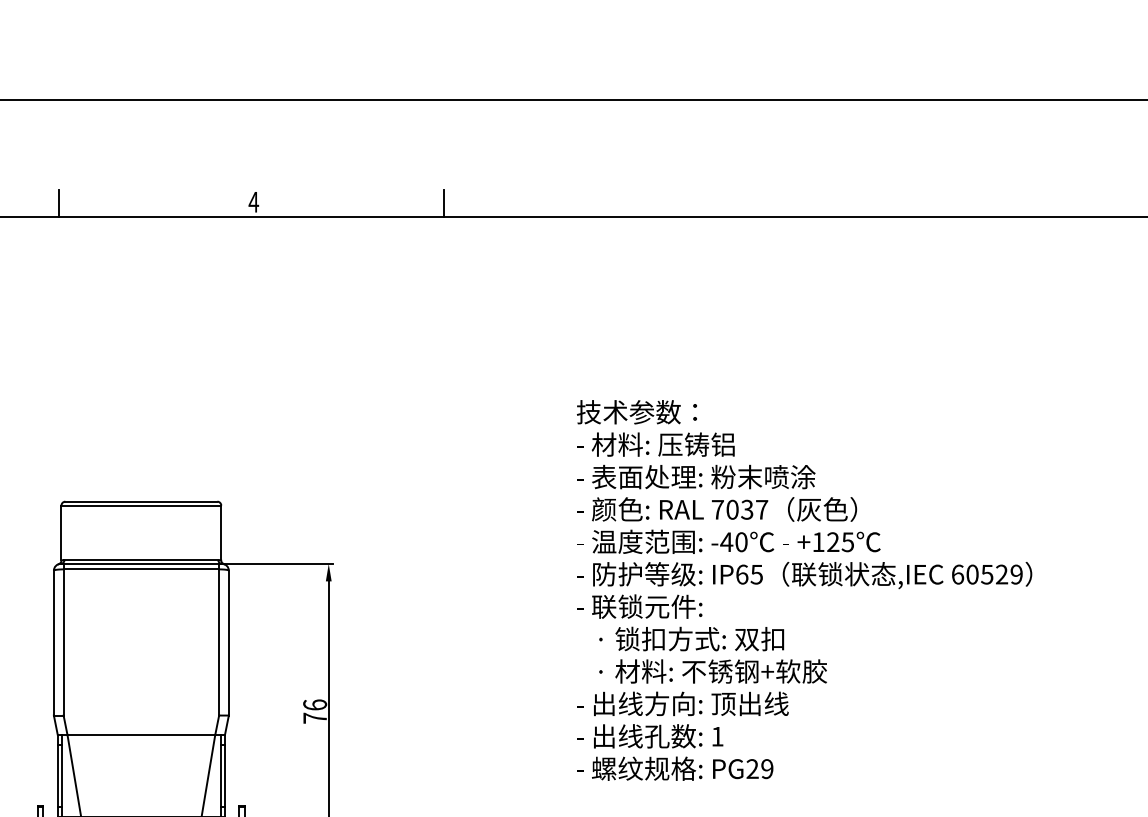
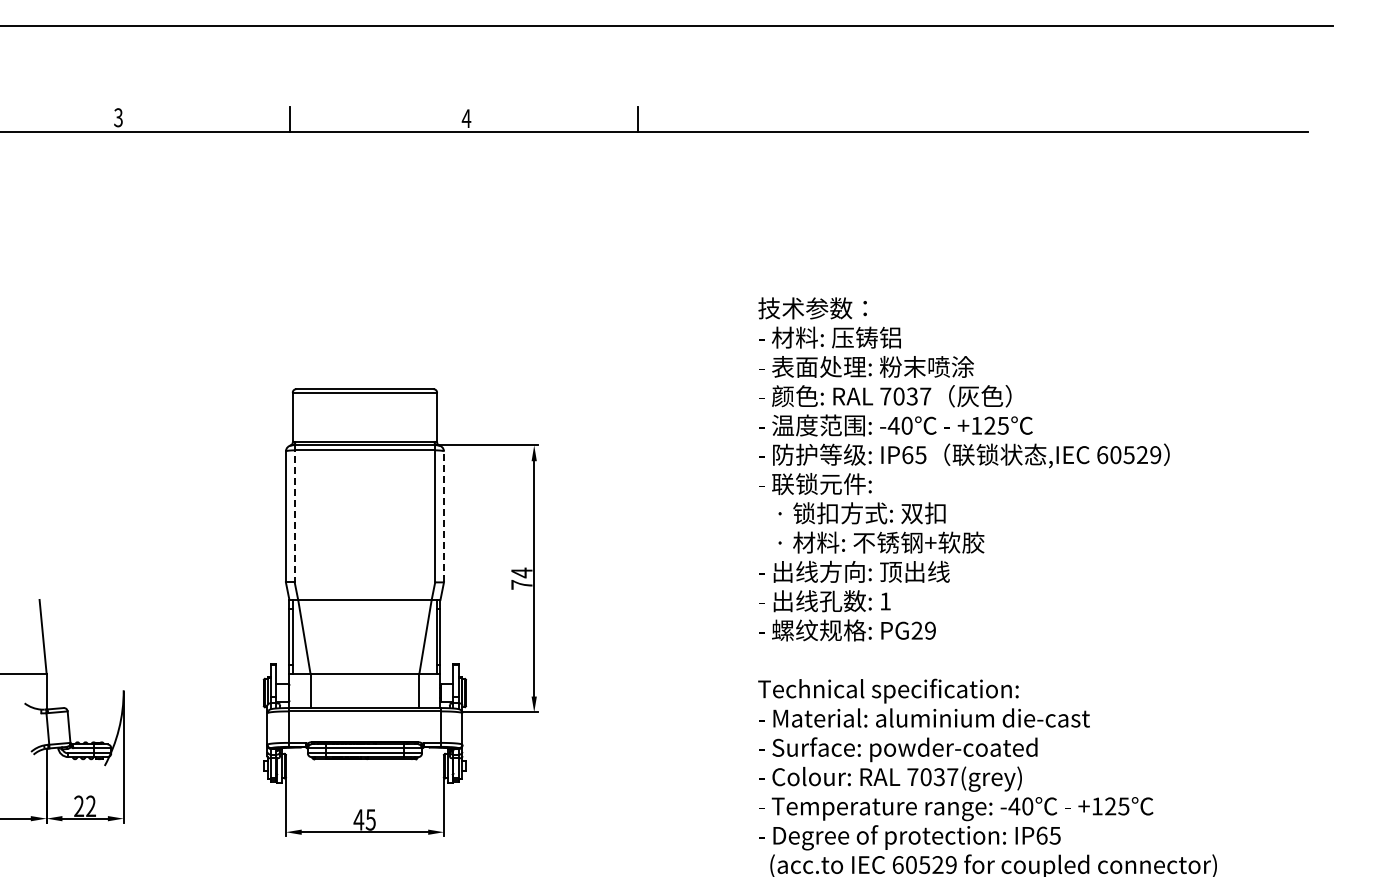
line: (63, 640) -> (294, 514), solid -> dashed
line: (228, 642) -> (443, 516), solid -> dashed
text: (314, 704) -> (521, 572), 76 -> 74

